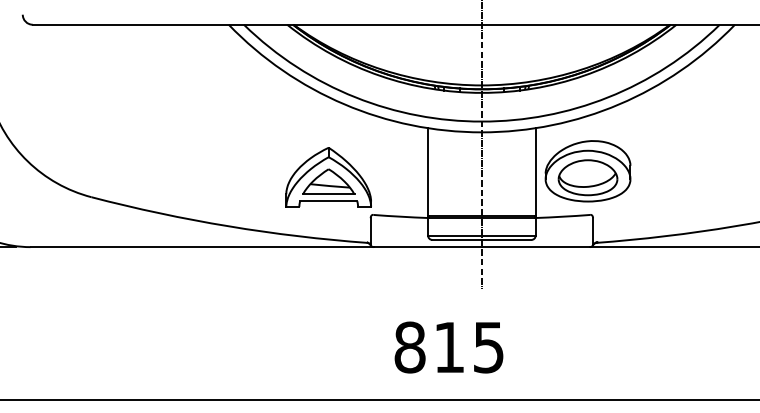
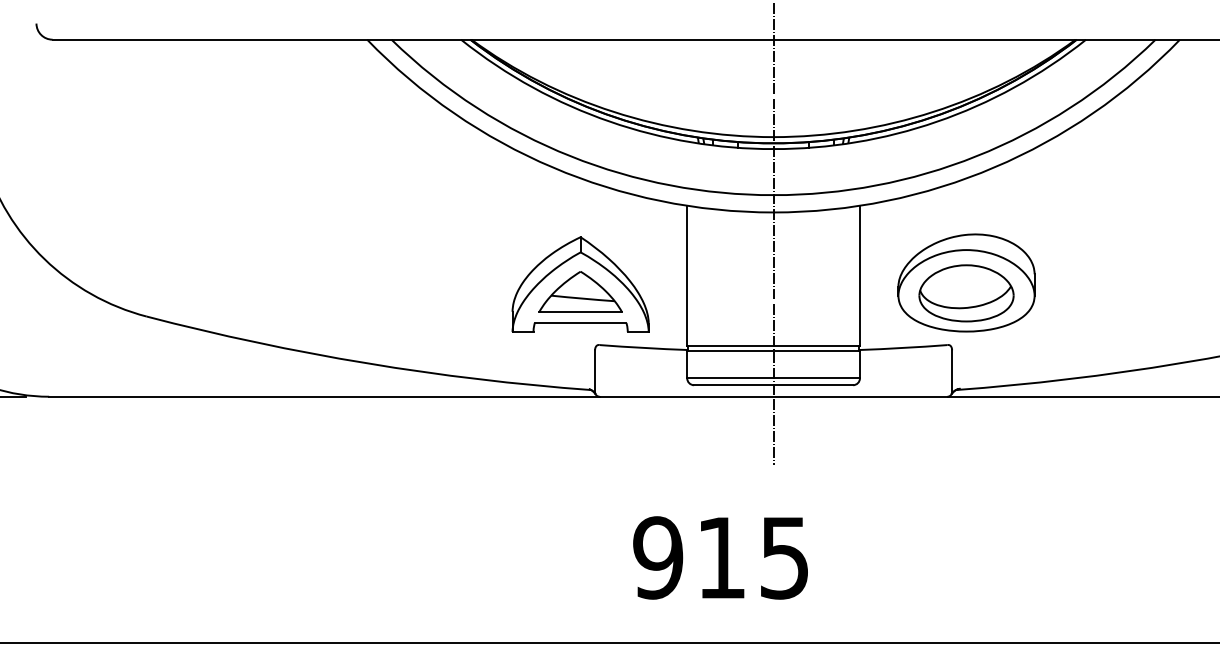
part: (587, 171) -> (965, 283), moved
part: (328, 177) -> (580, 284), moved
text: (409, 347) -> (657, 557), 815 -> 915

